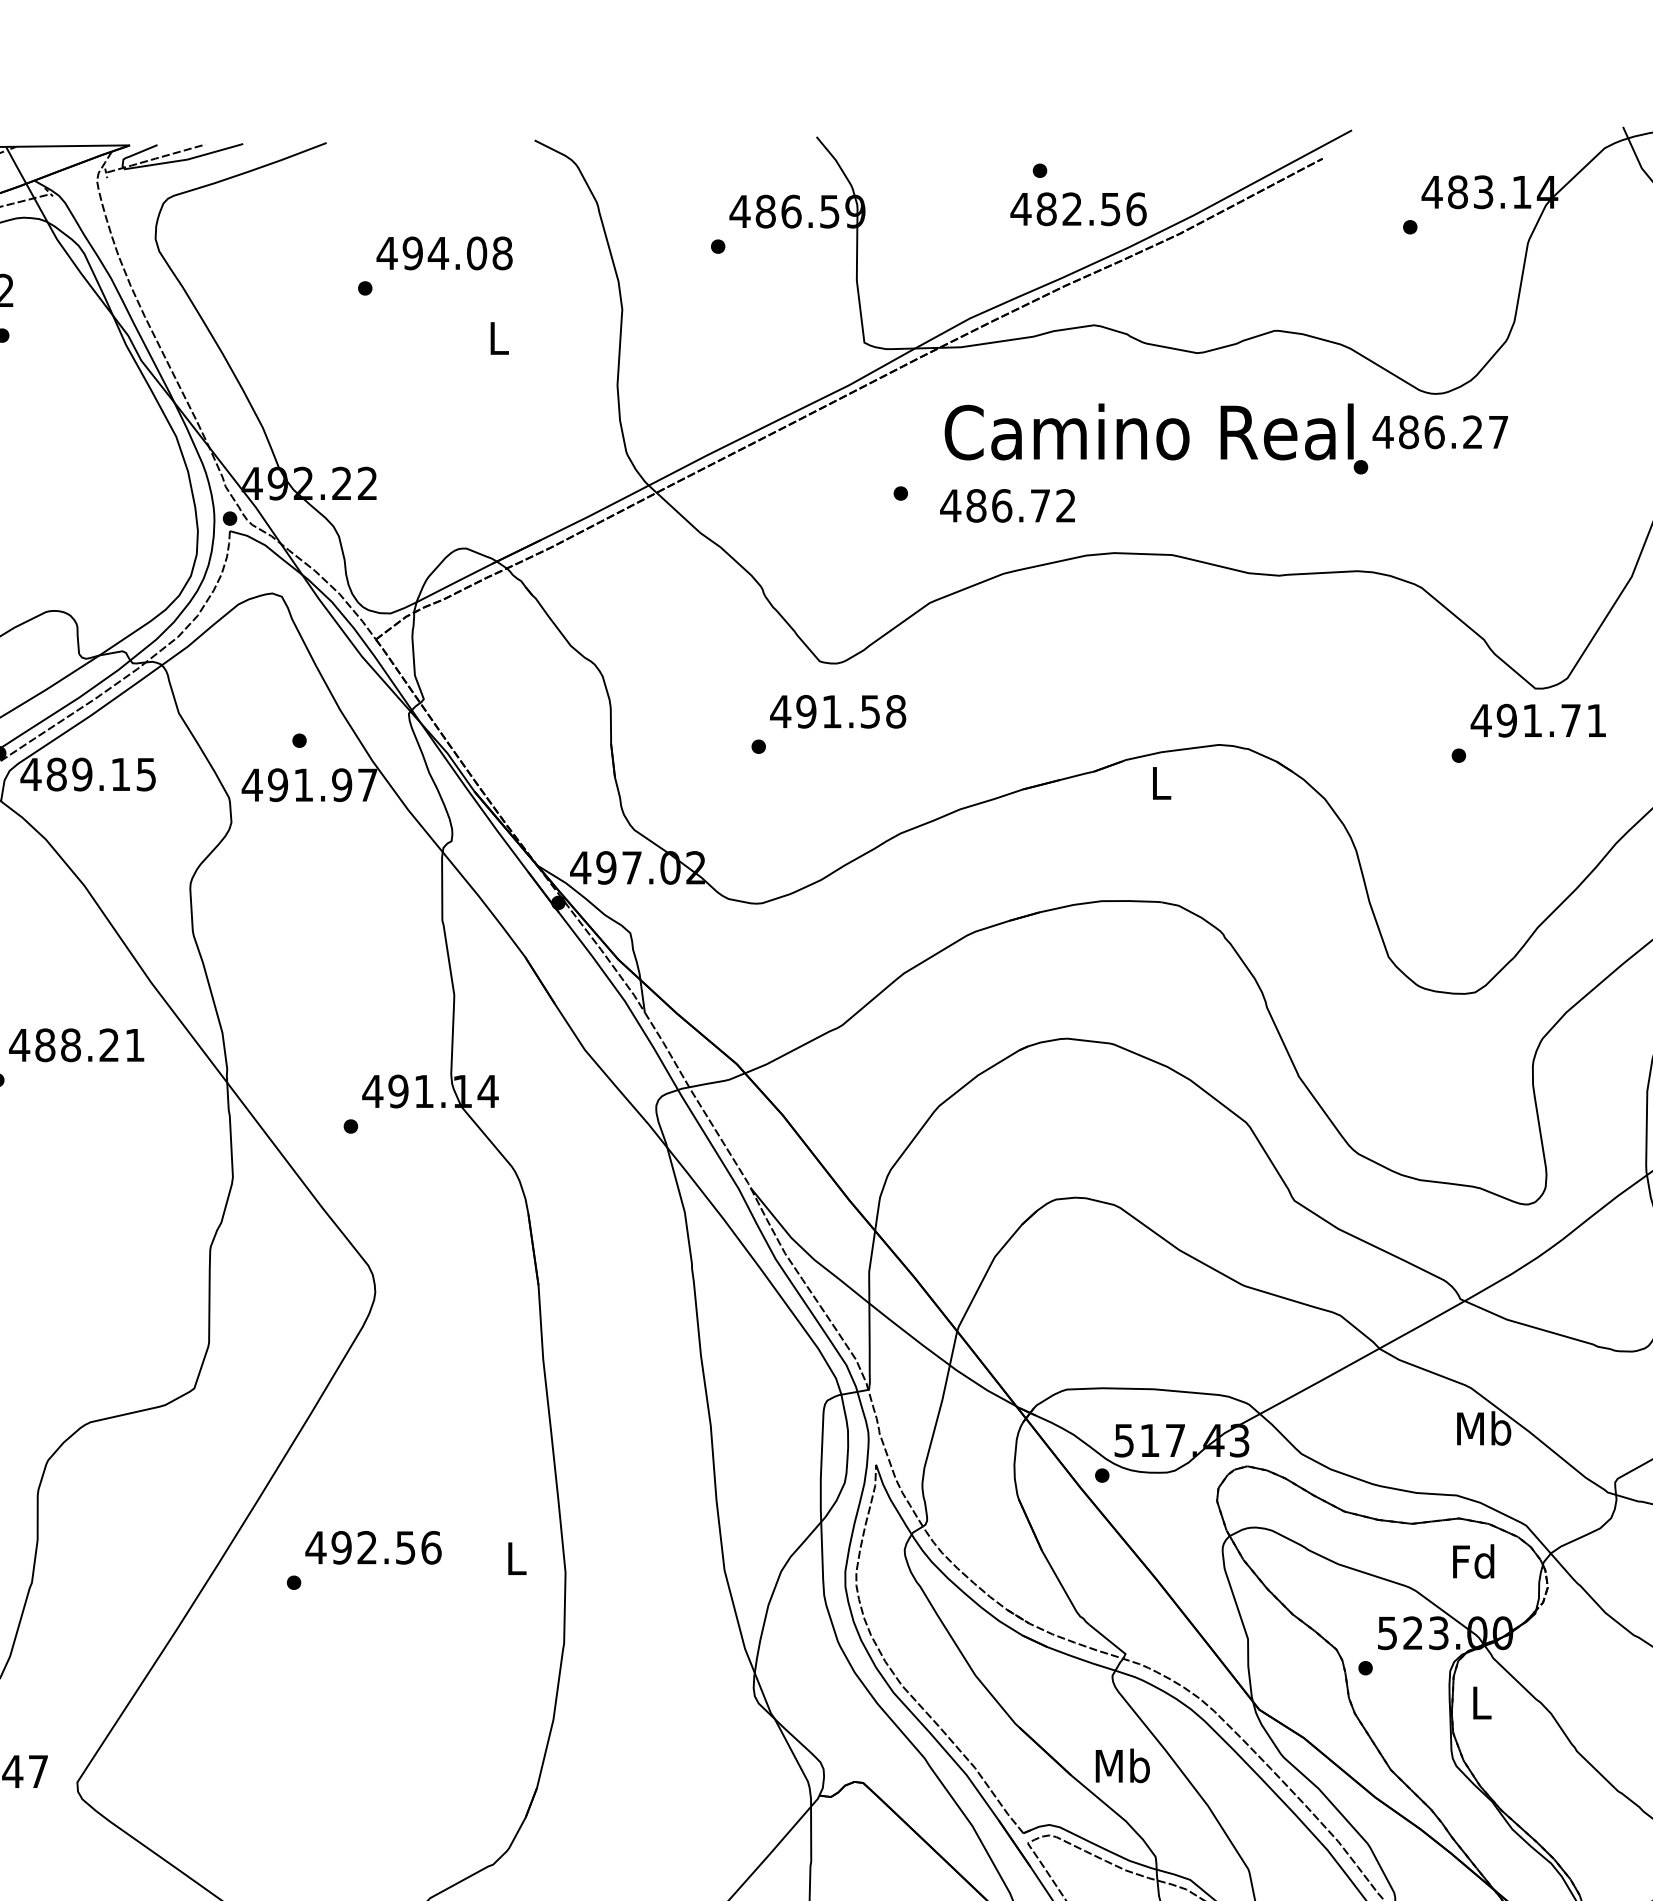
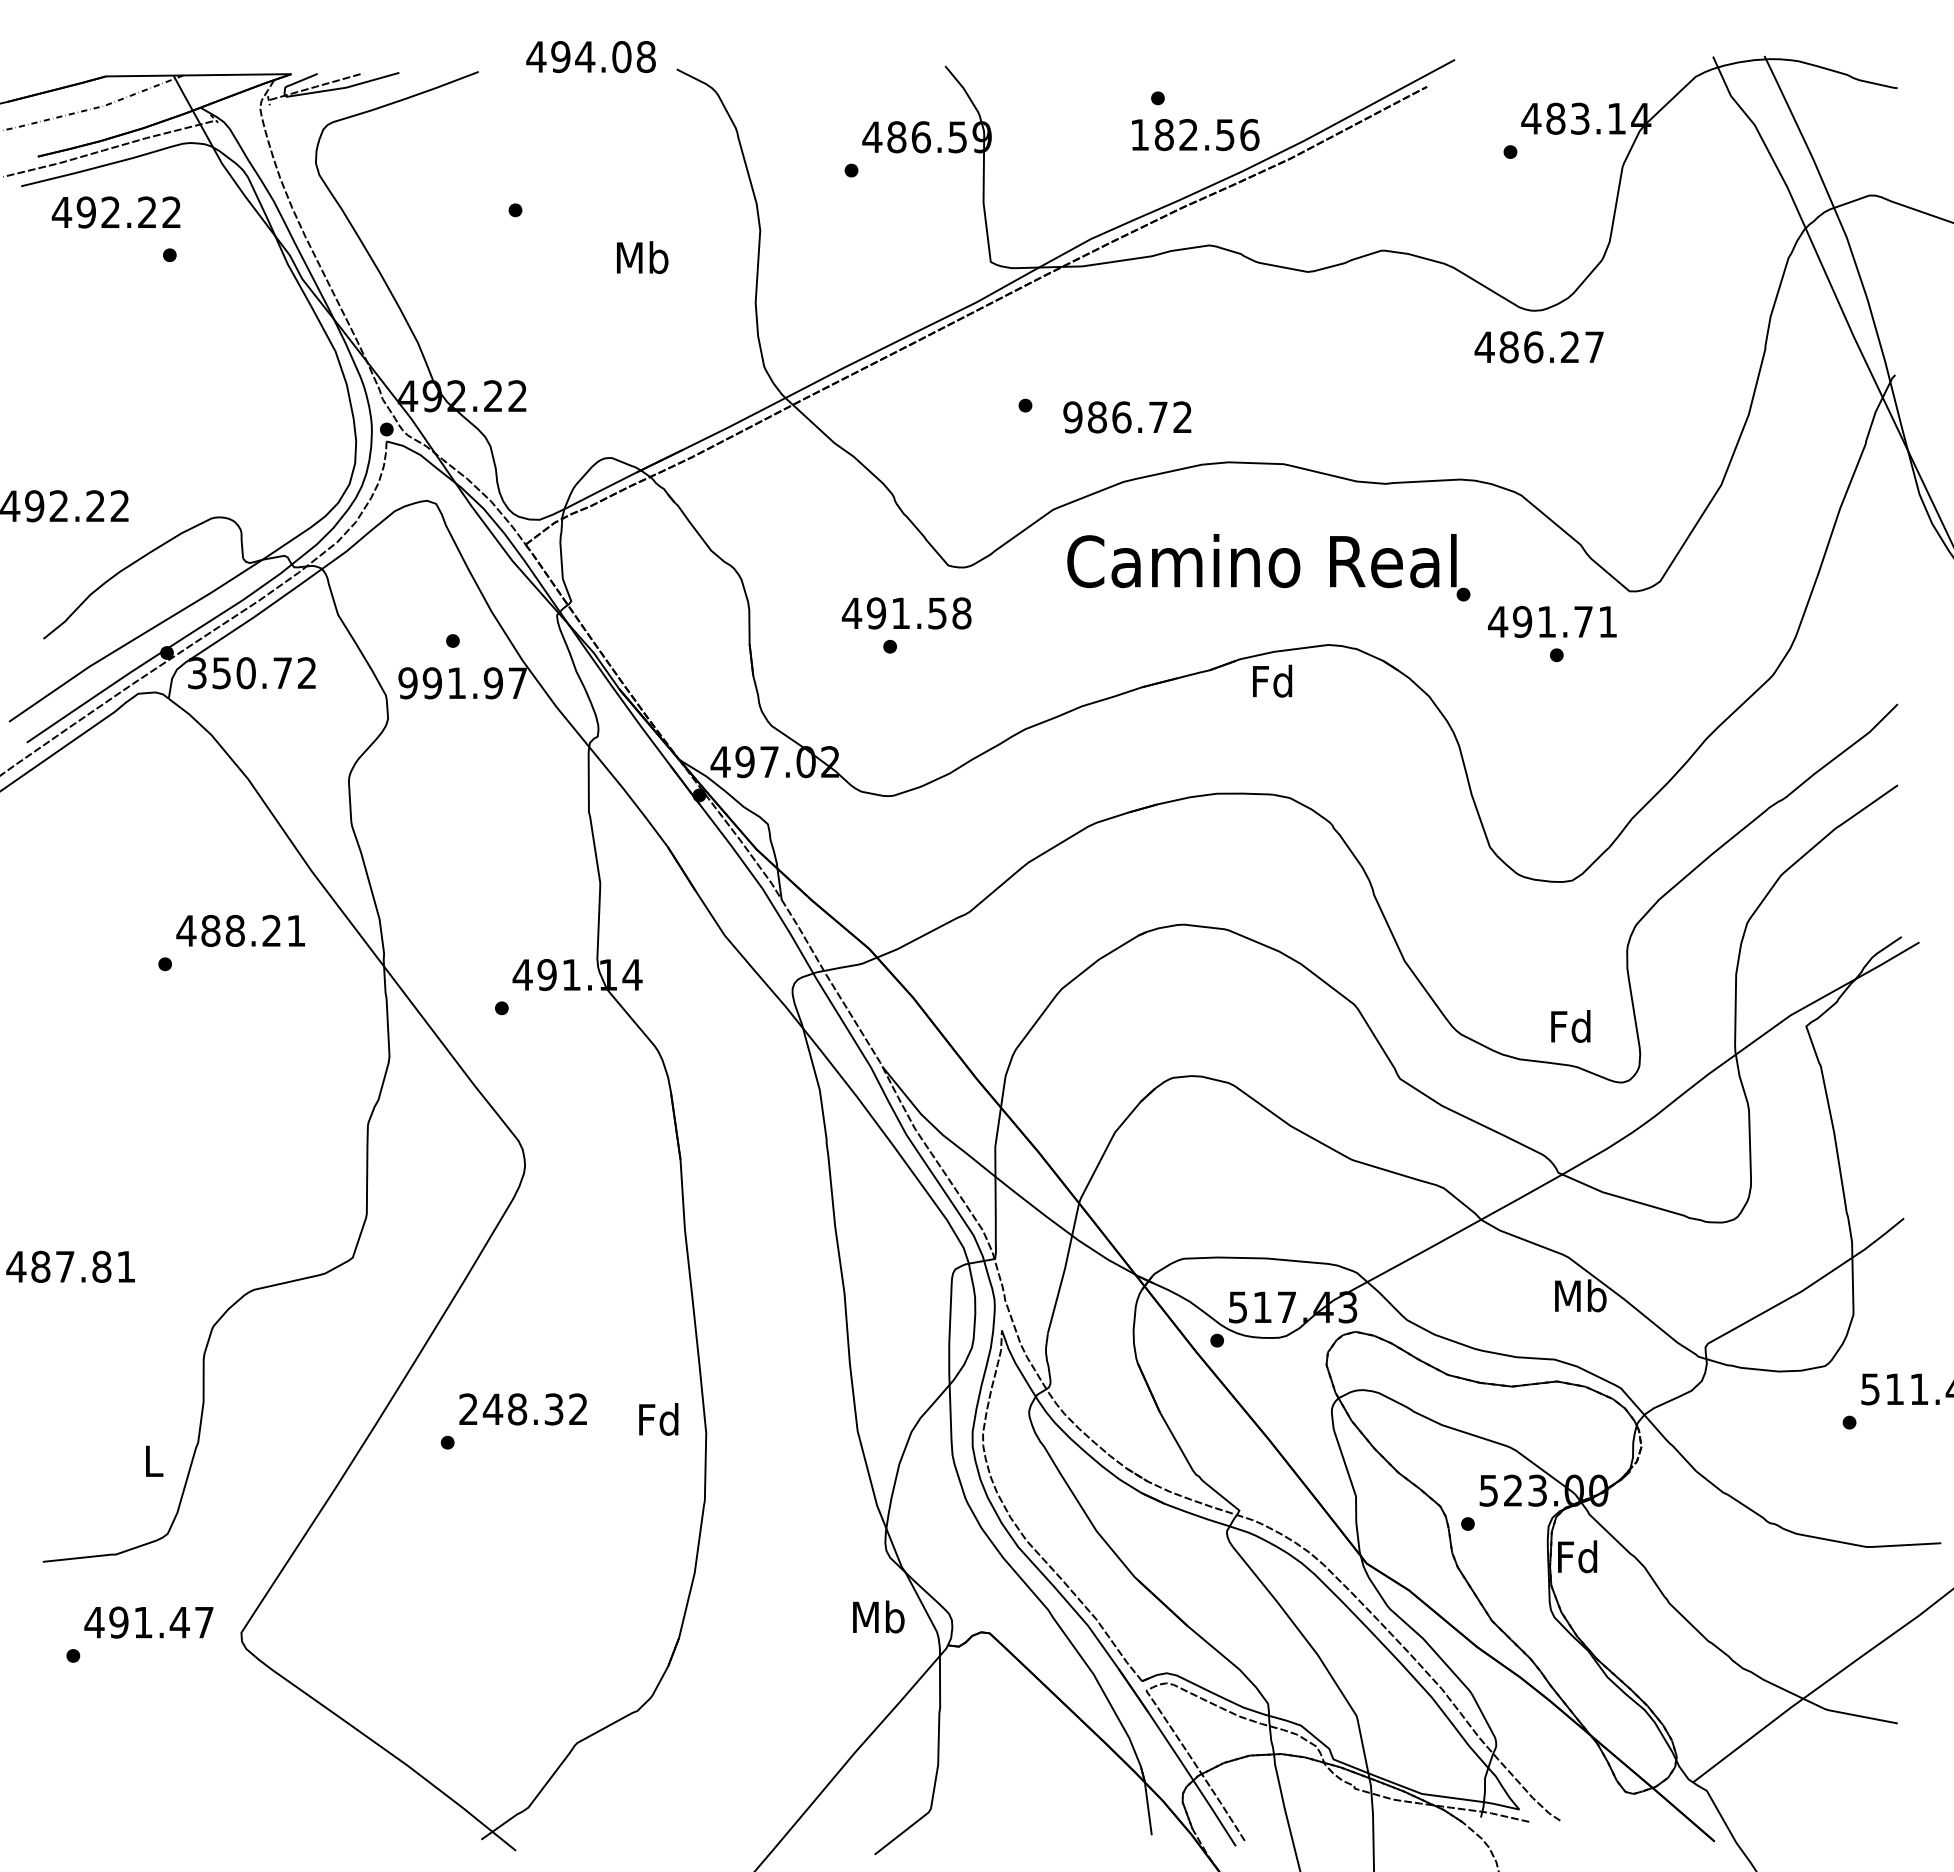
text: (1020, 208) -> (1139, 134), 482.56 -> 182.56
text: (444, 253) -> (590, 57), moved
text: (498, 337) -> (642, 257), L -> Mb
text: (1156, 438) -> (1268, 567), moved
text: (950, 506) -> (1072, 417), 486.72 -> 986.72
text: (837, 711) -> (906, 613), moved
text: (1538, 720) -> (1552, 621), moved
text: (87, 774) -> (251, 673), 489.15 -> 350.72
text: (1160, 782) -> (1272, 680), L -> Fd
text: (251, 785) -> (407, 683), 491.97 -> 991.97
text: (373, 1547) -> (523, 1409), 492.56 -> 248.32
text: (515, 1558) -> (658, 1419), L -> Fd
text: (1473, 1561) -> (1570, 1026), moved
text: (1480, 1702) -> (1577, 1556), L -> Fd
text: (1122, 1765) -> (878, 1616), moved

